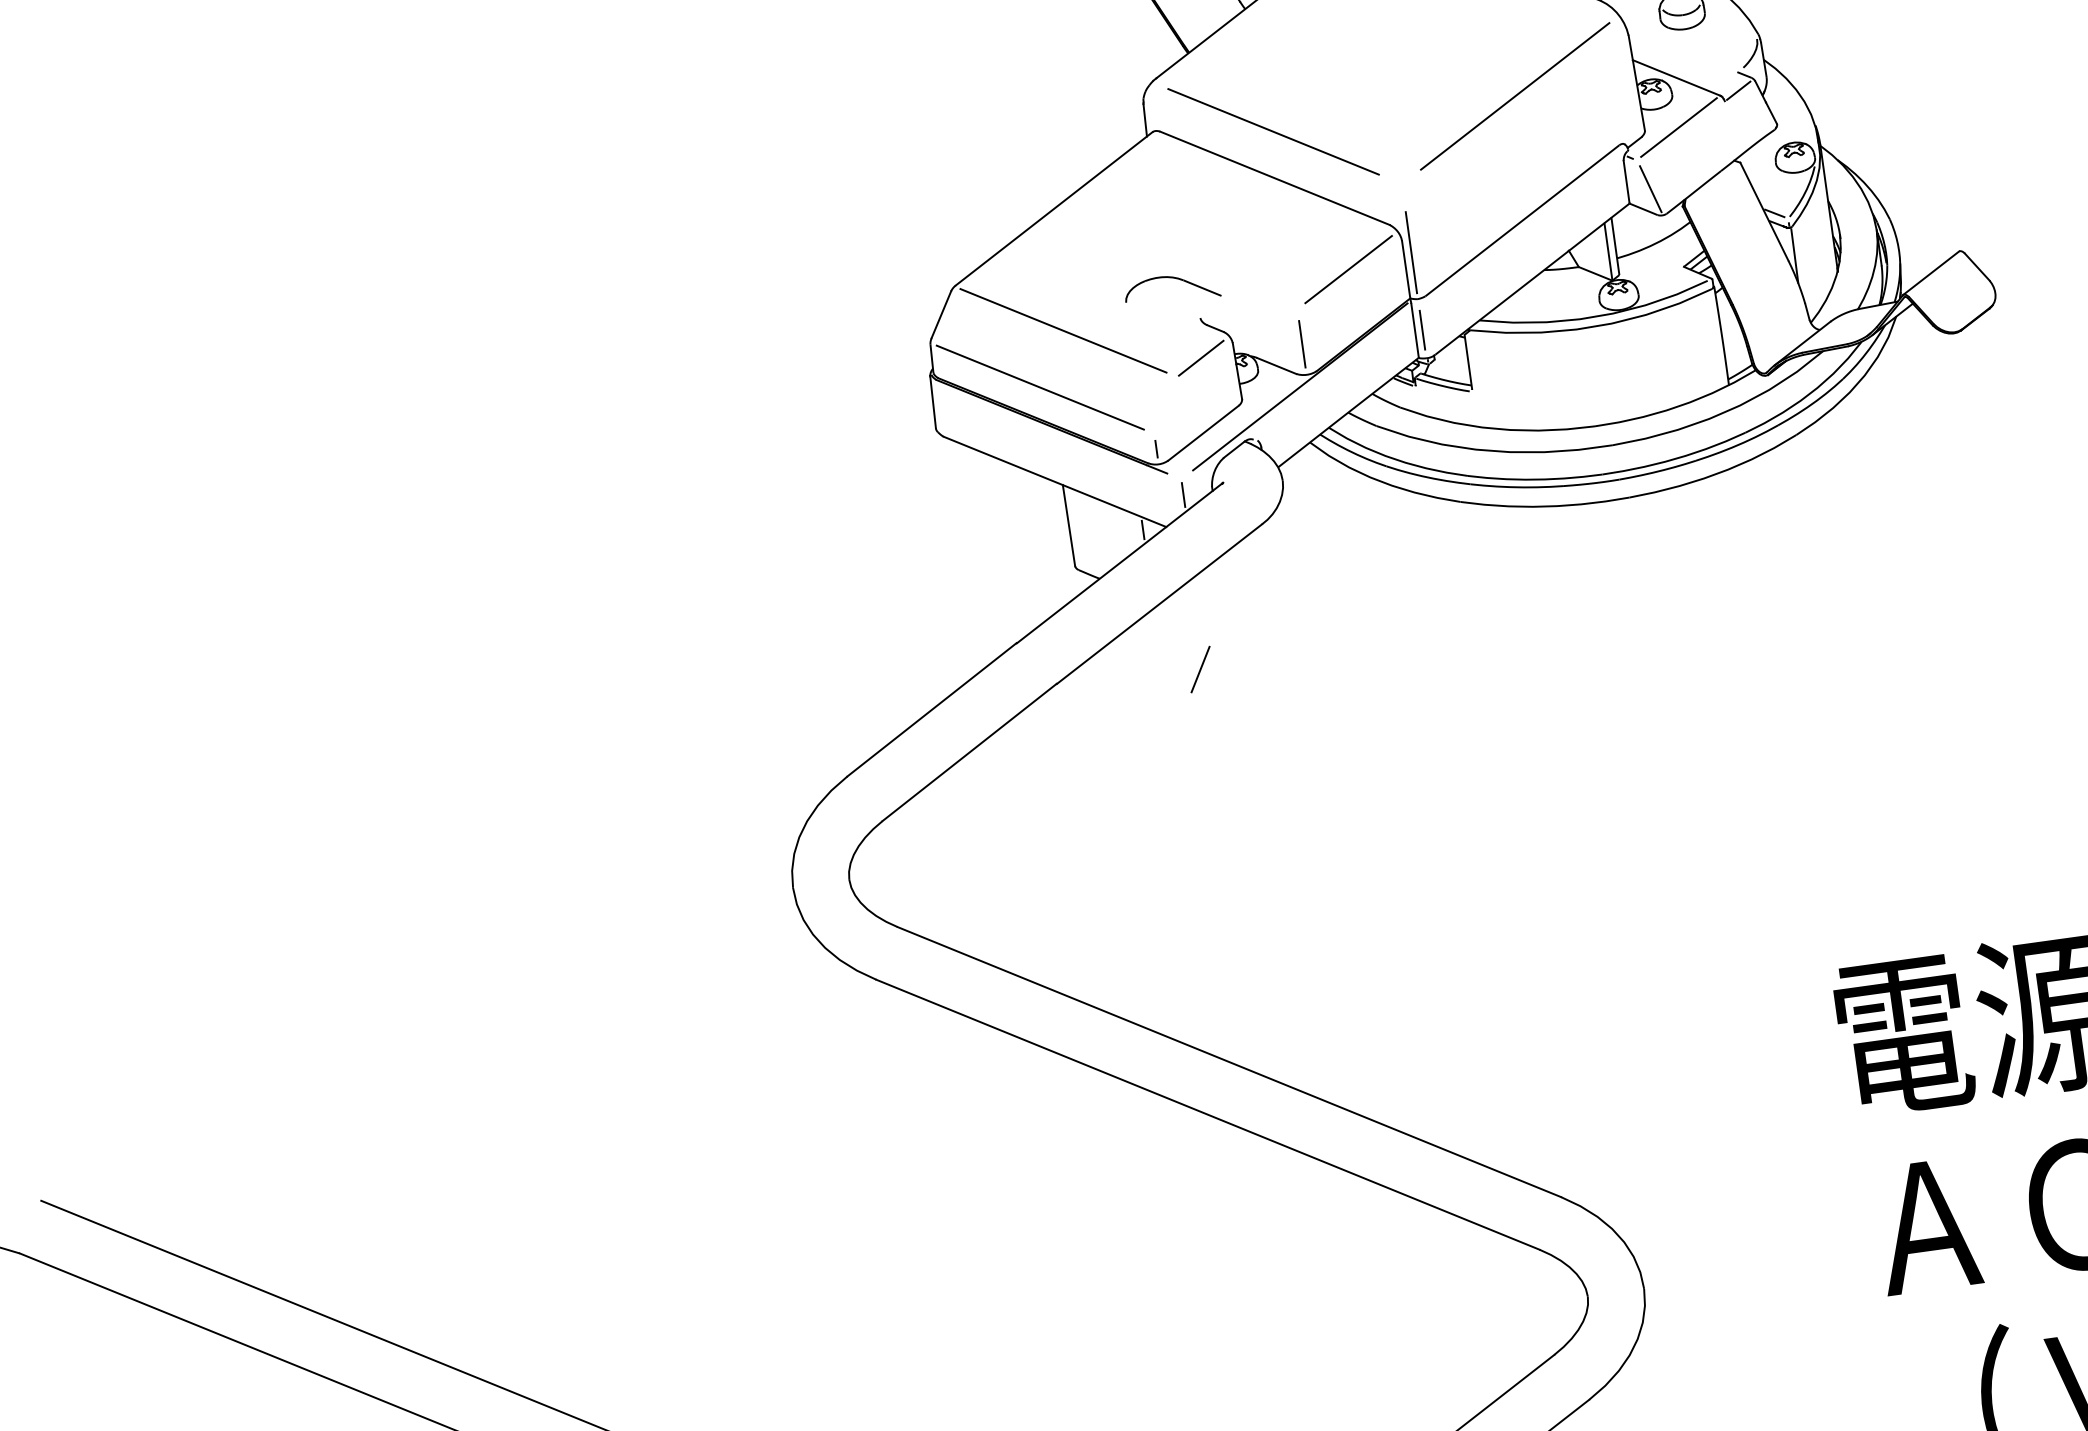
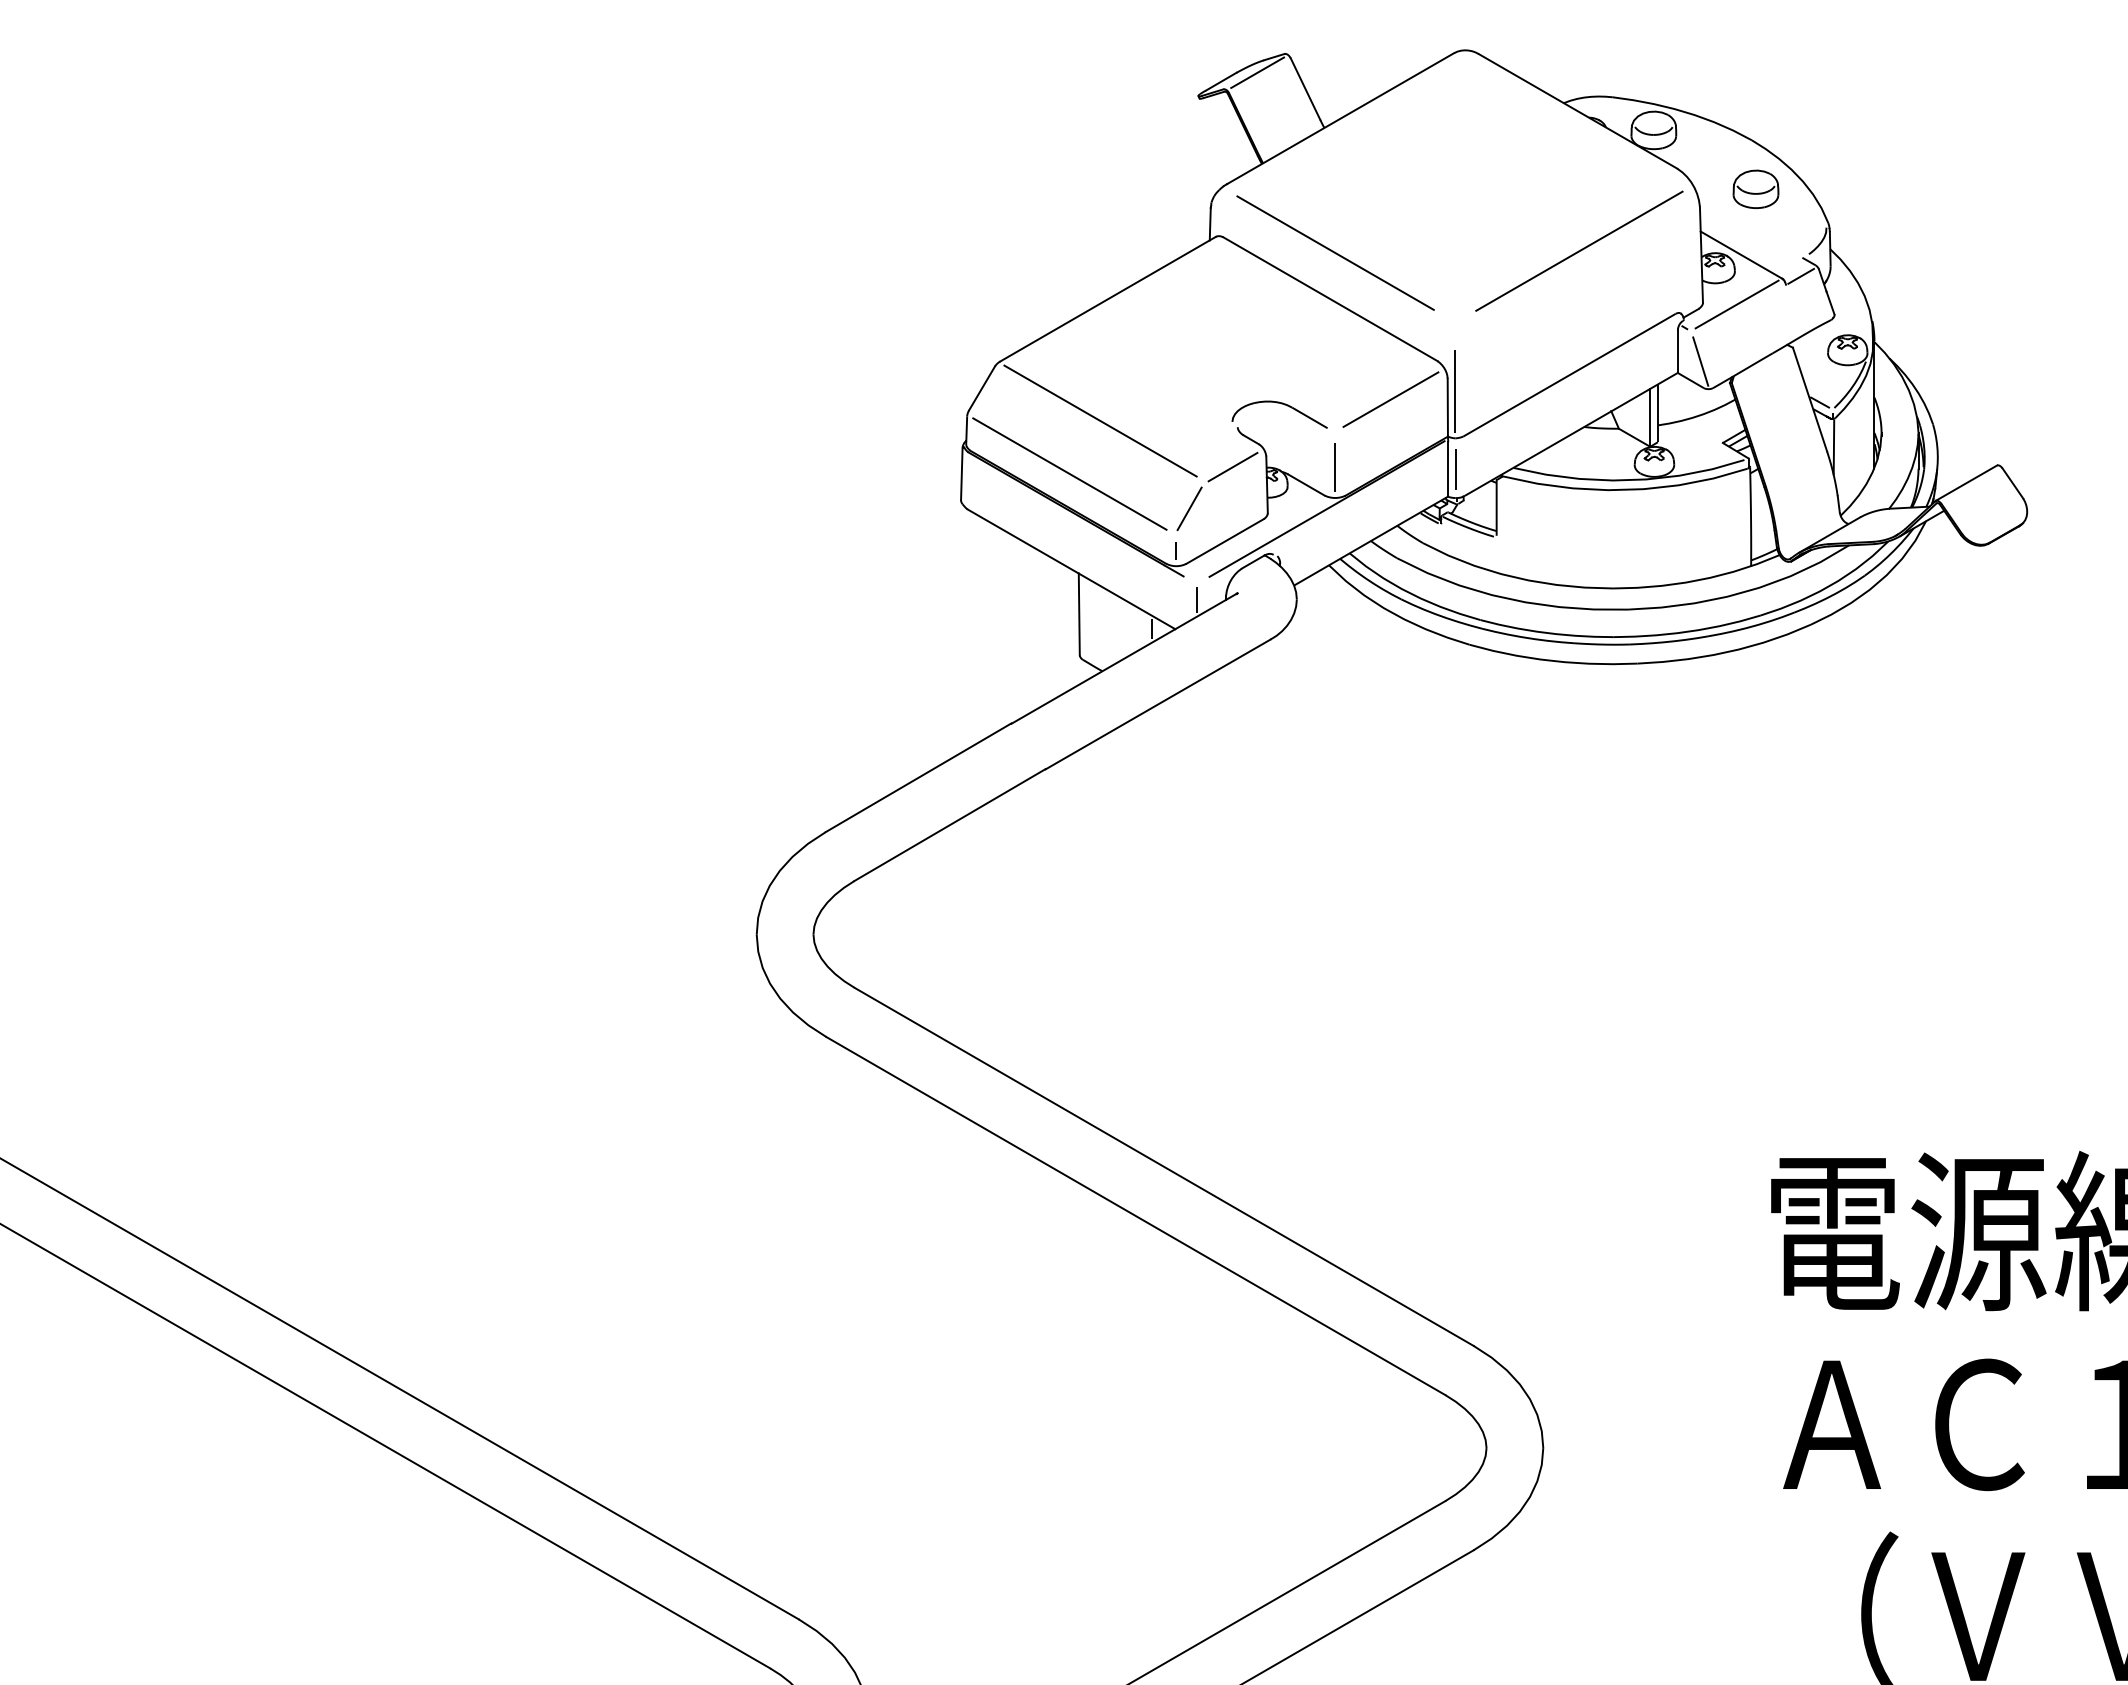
part: (1172, 278) -> (1281, 404), moved
line: (1200, 669) -> (1189, 508), moved

